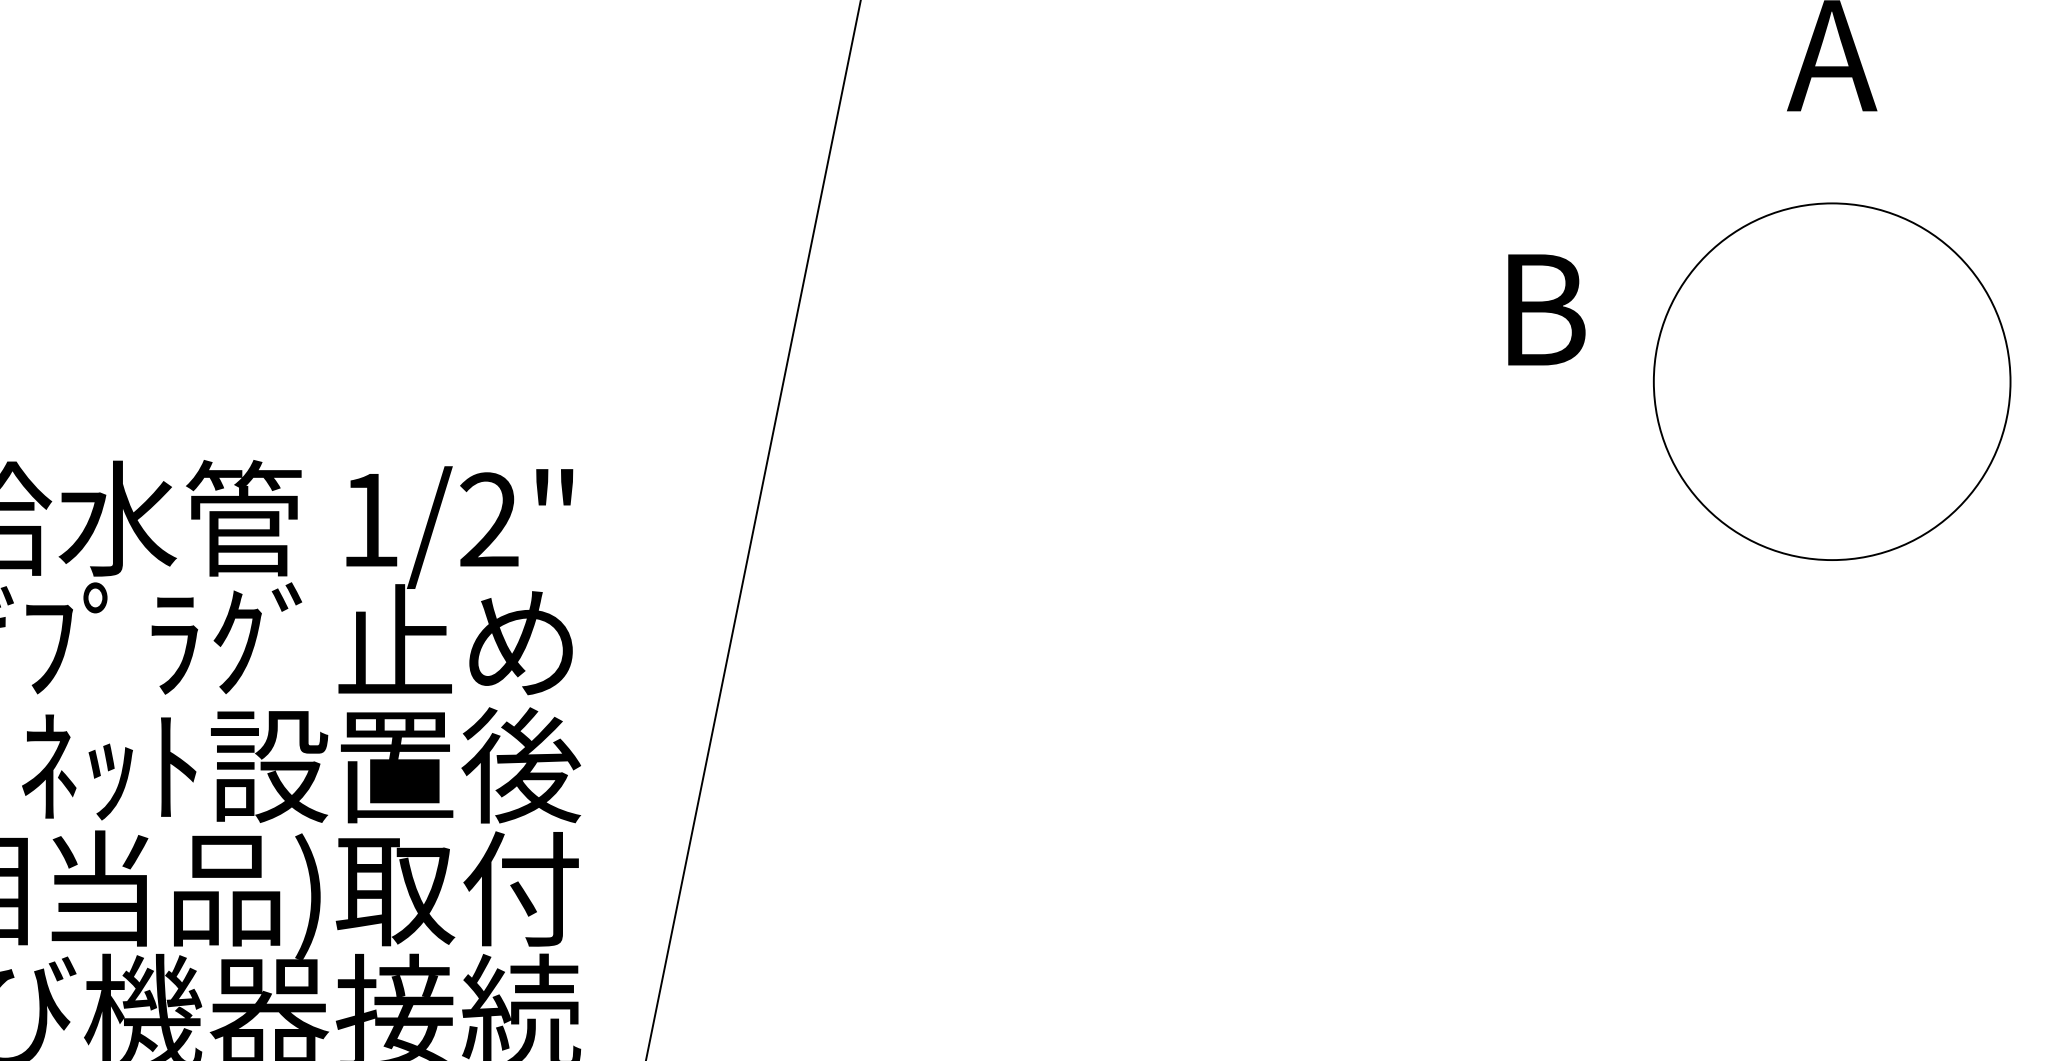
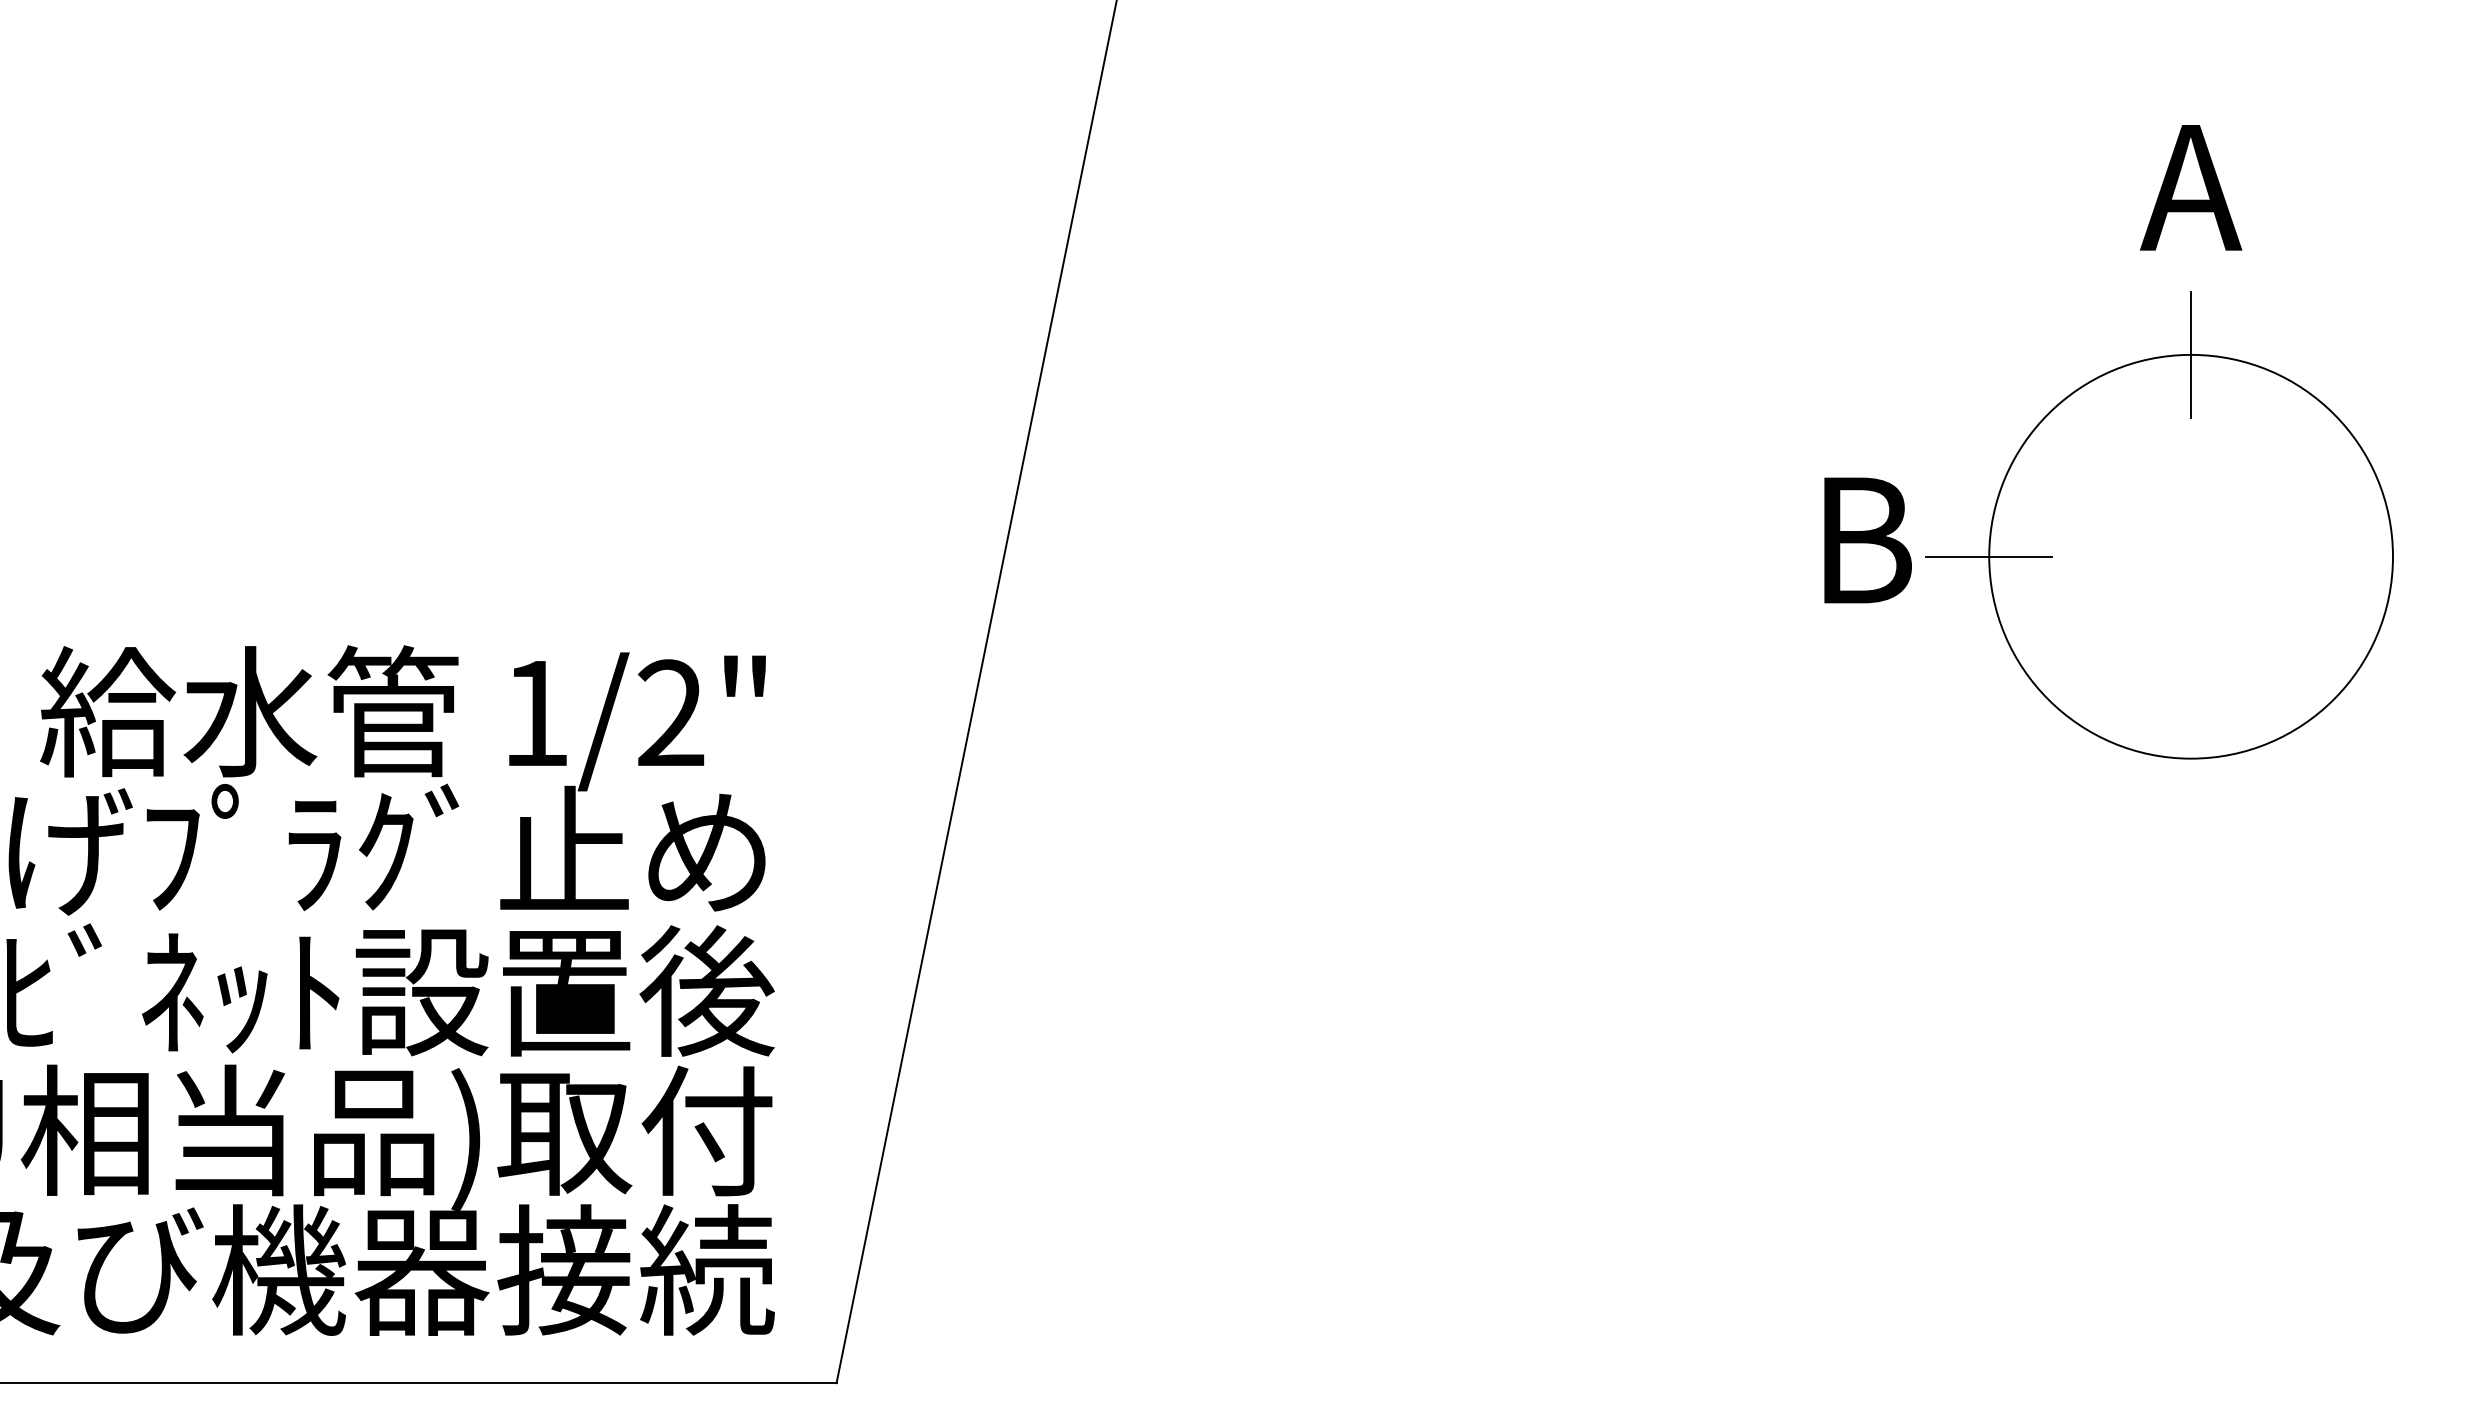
line: (1832, 203) -> (2191, 354), added
text: (1546, 309) -> (1867, 540), moved
line: (1654, 381) -> (1989, 556), added

